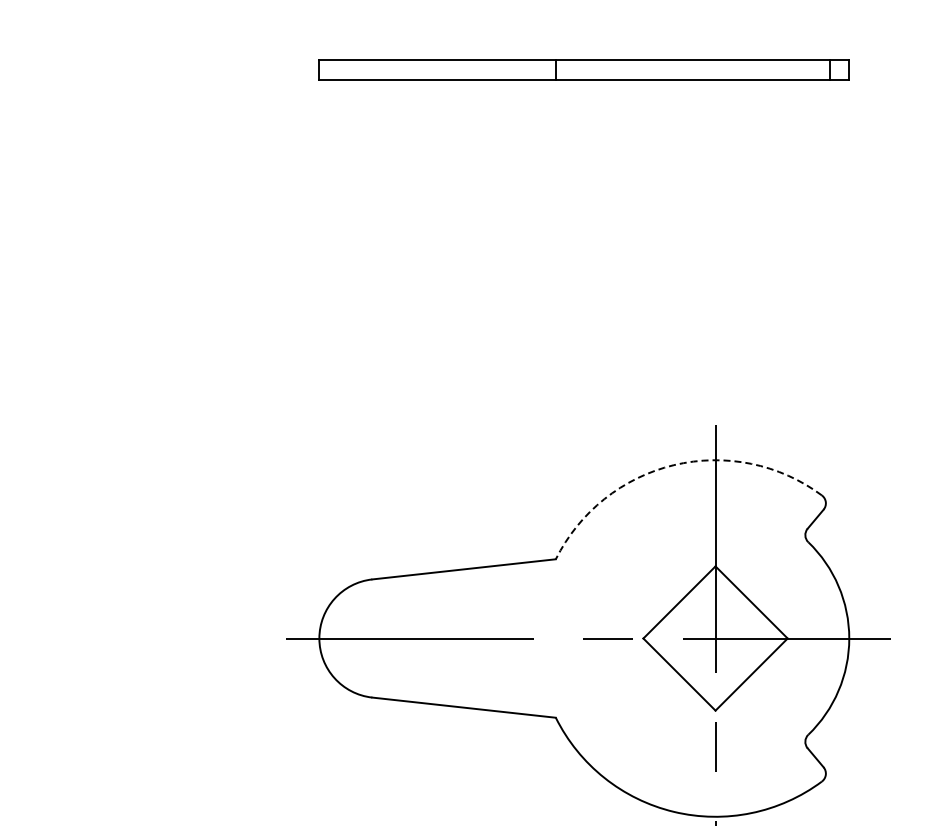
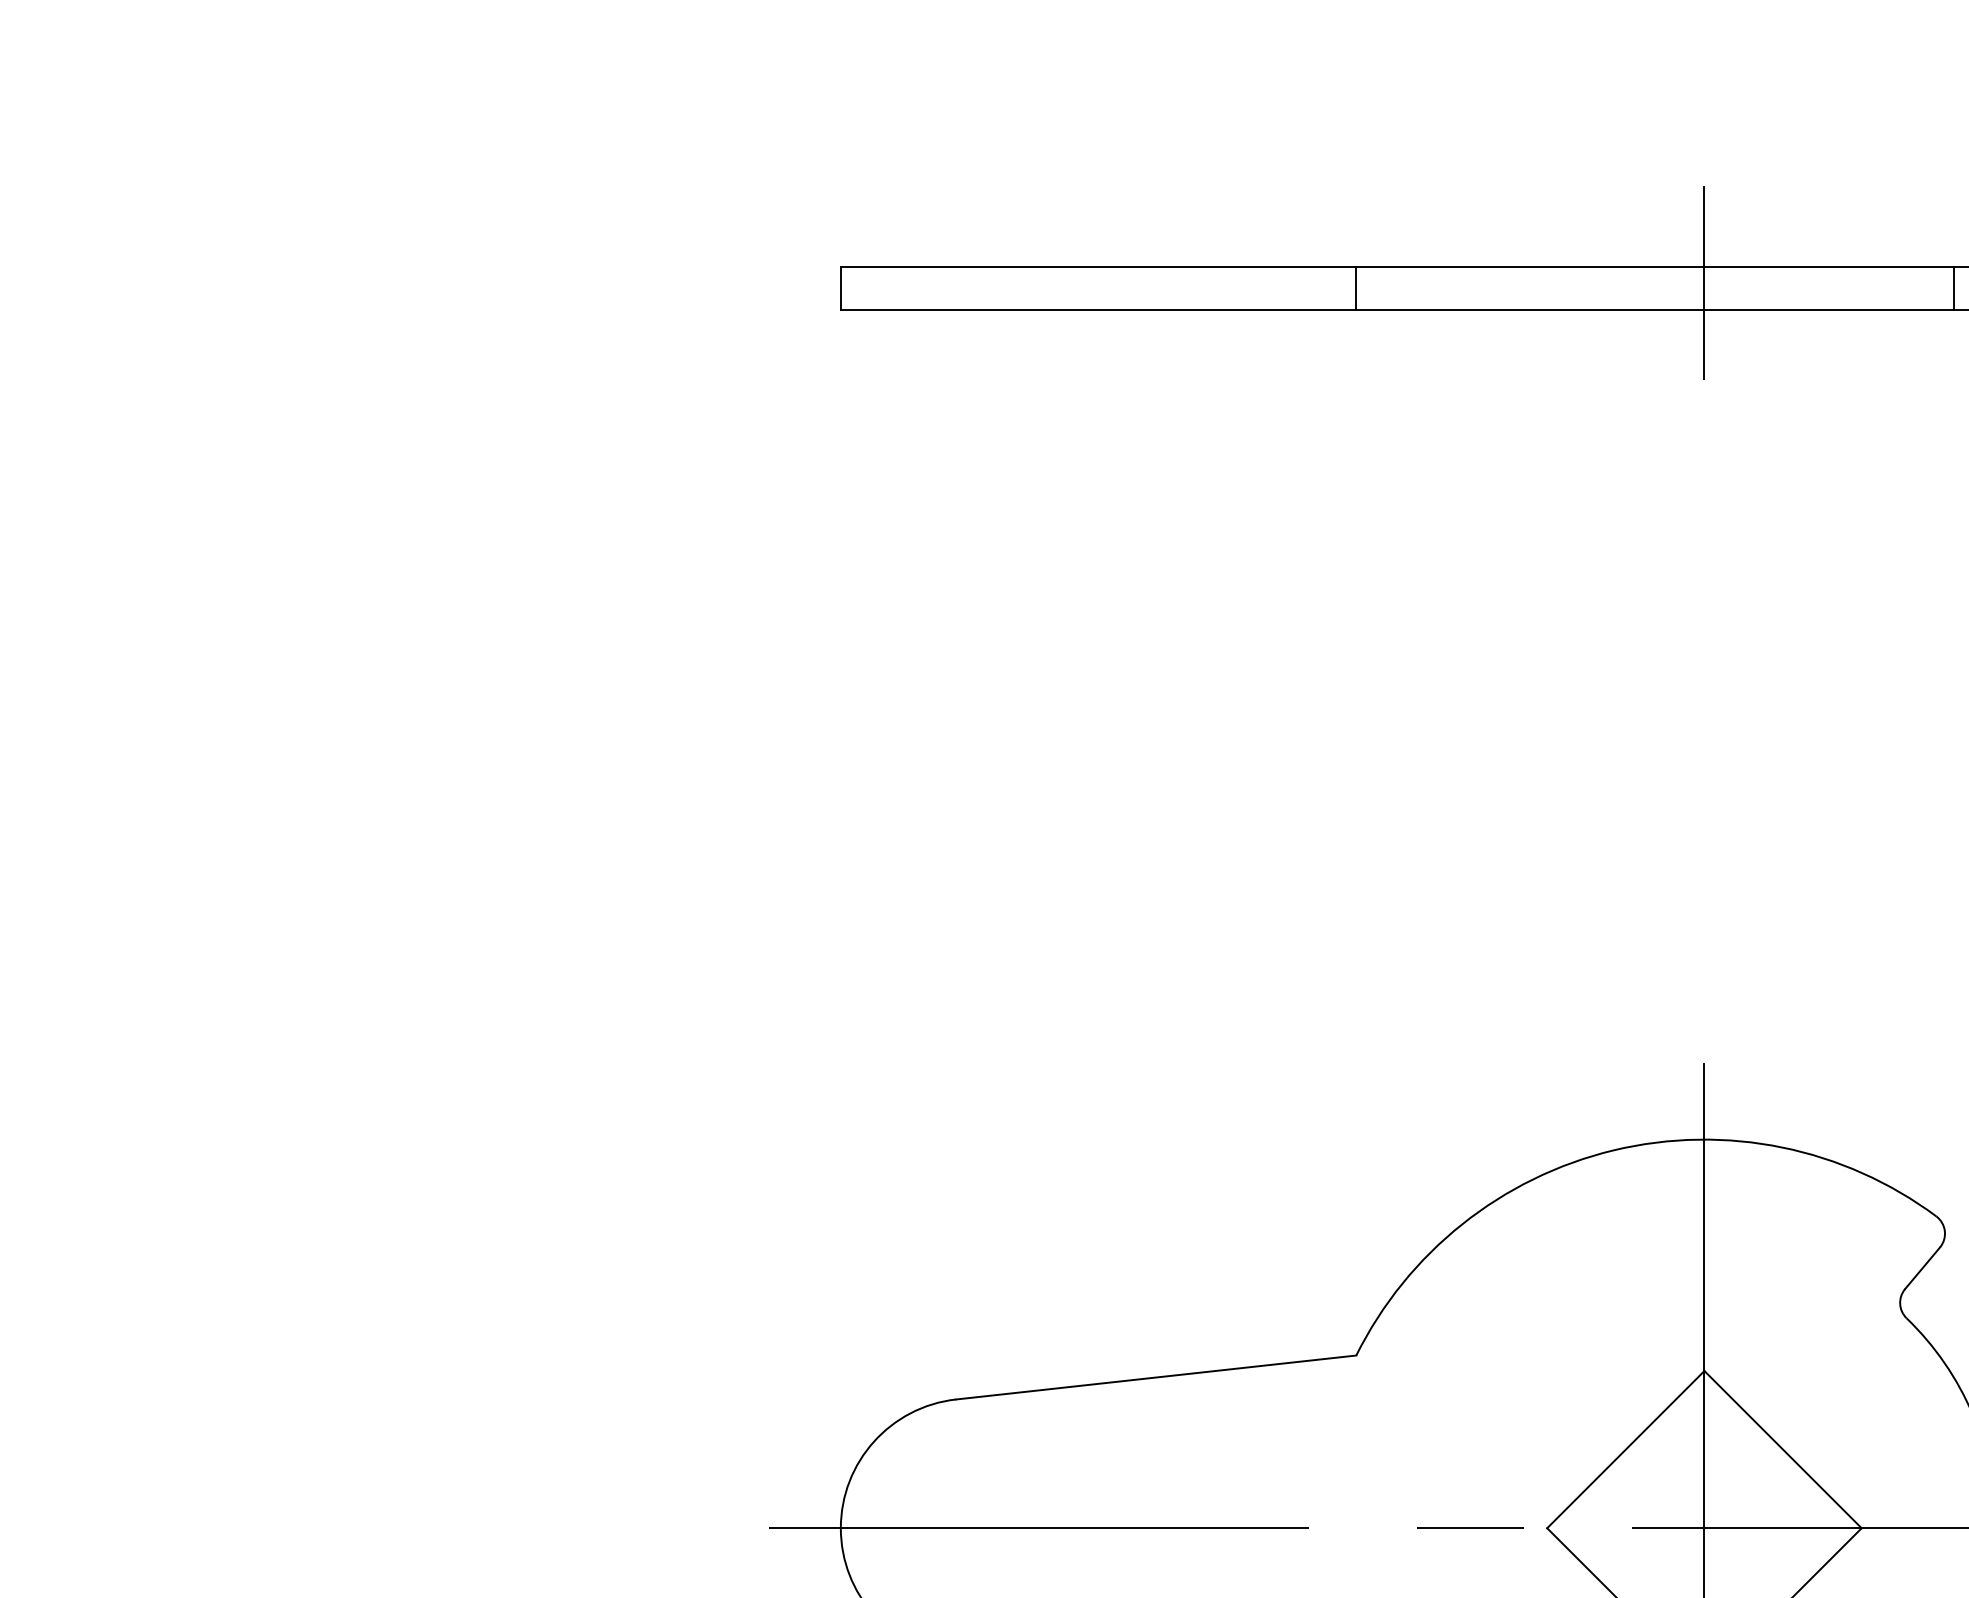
line: (715, 66) -> (1704, 281), added
arc: (673, 465) -> (1612, 1151), dashed -> solid

